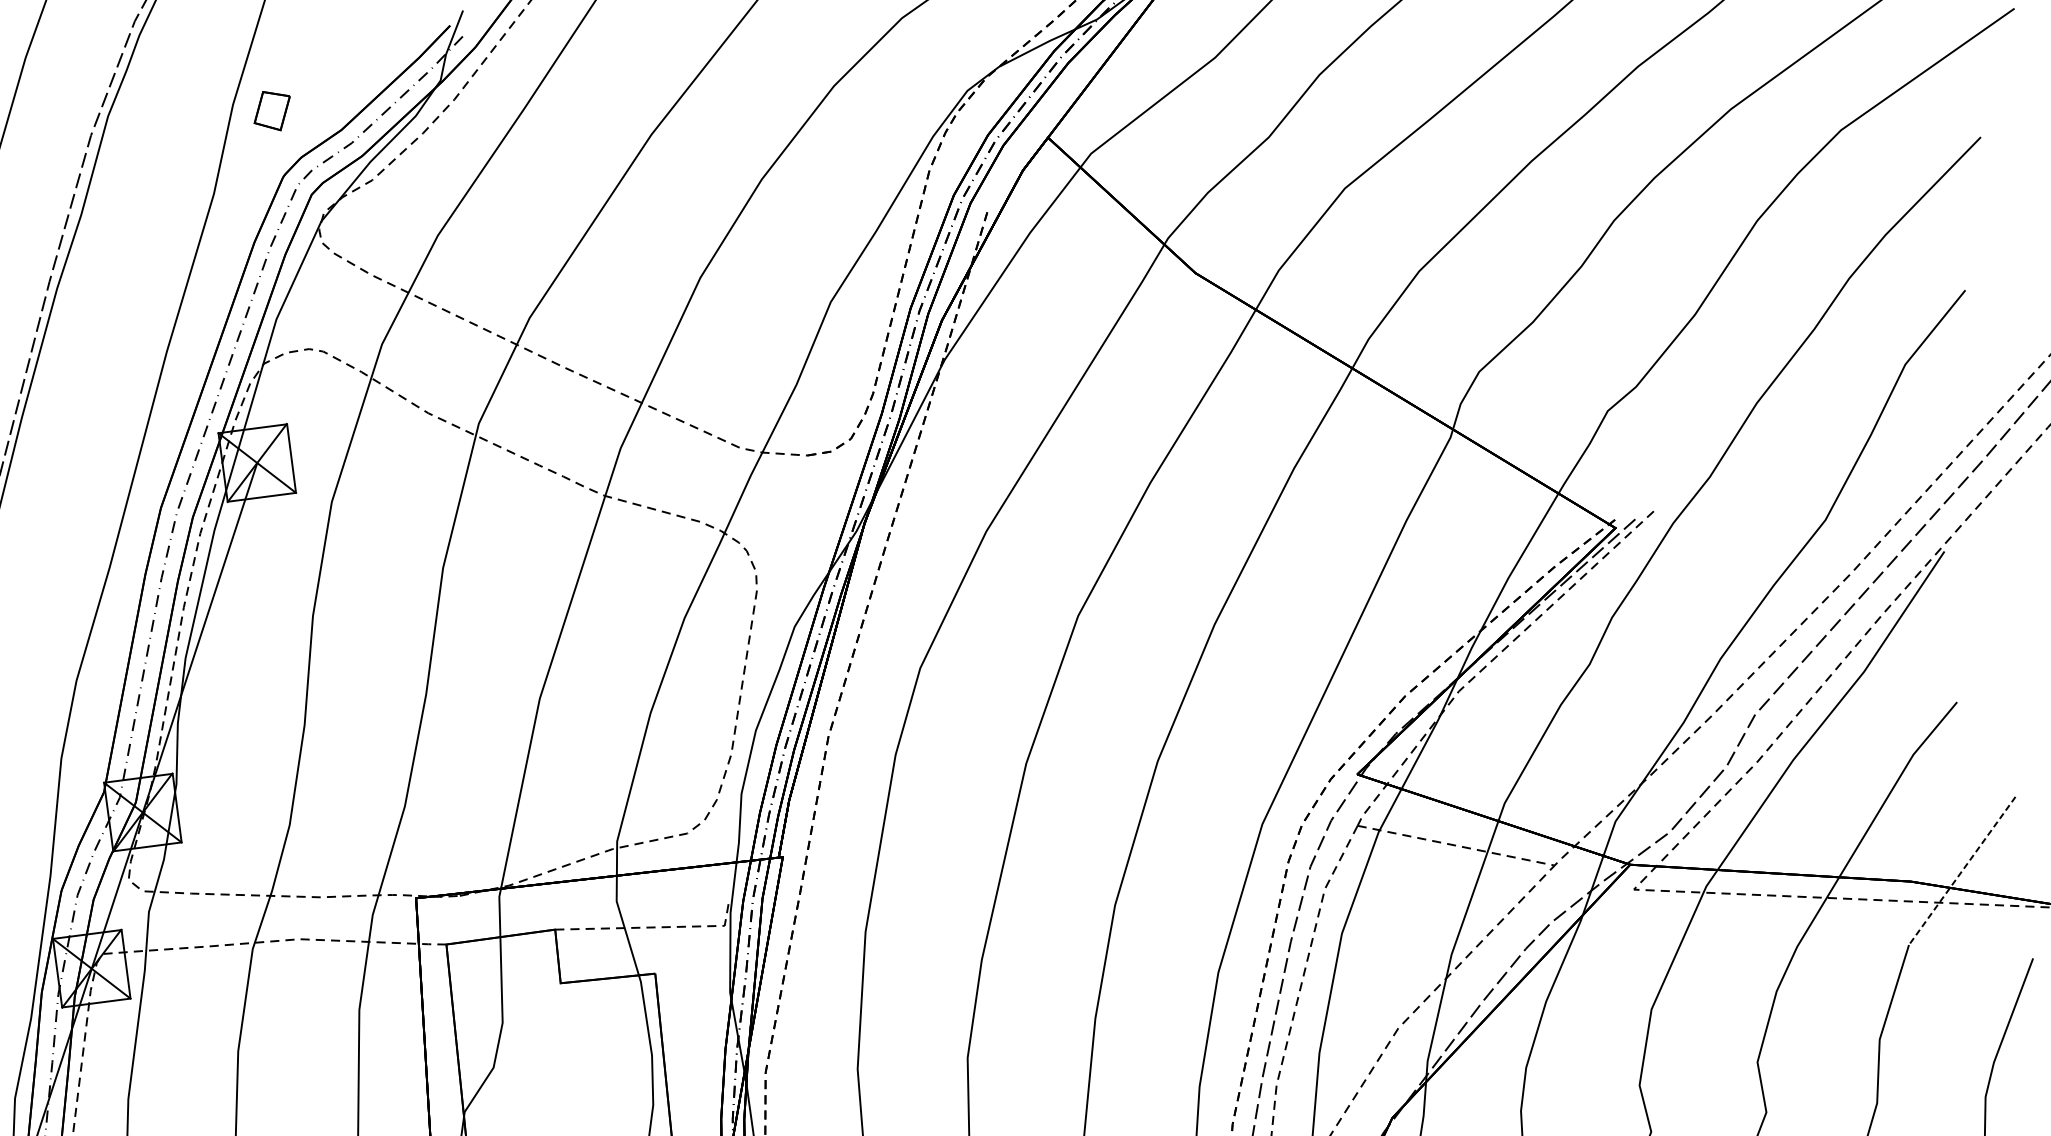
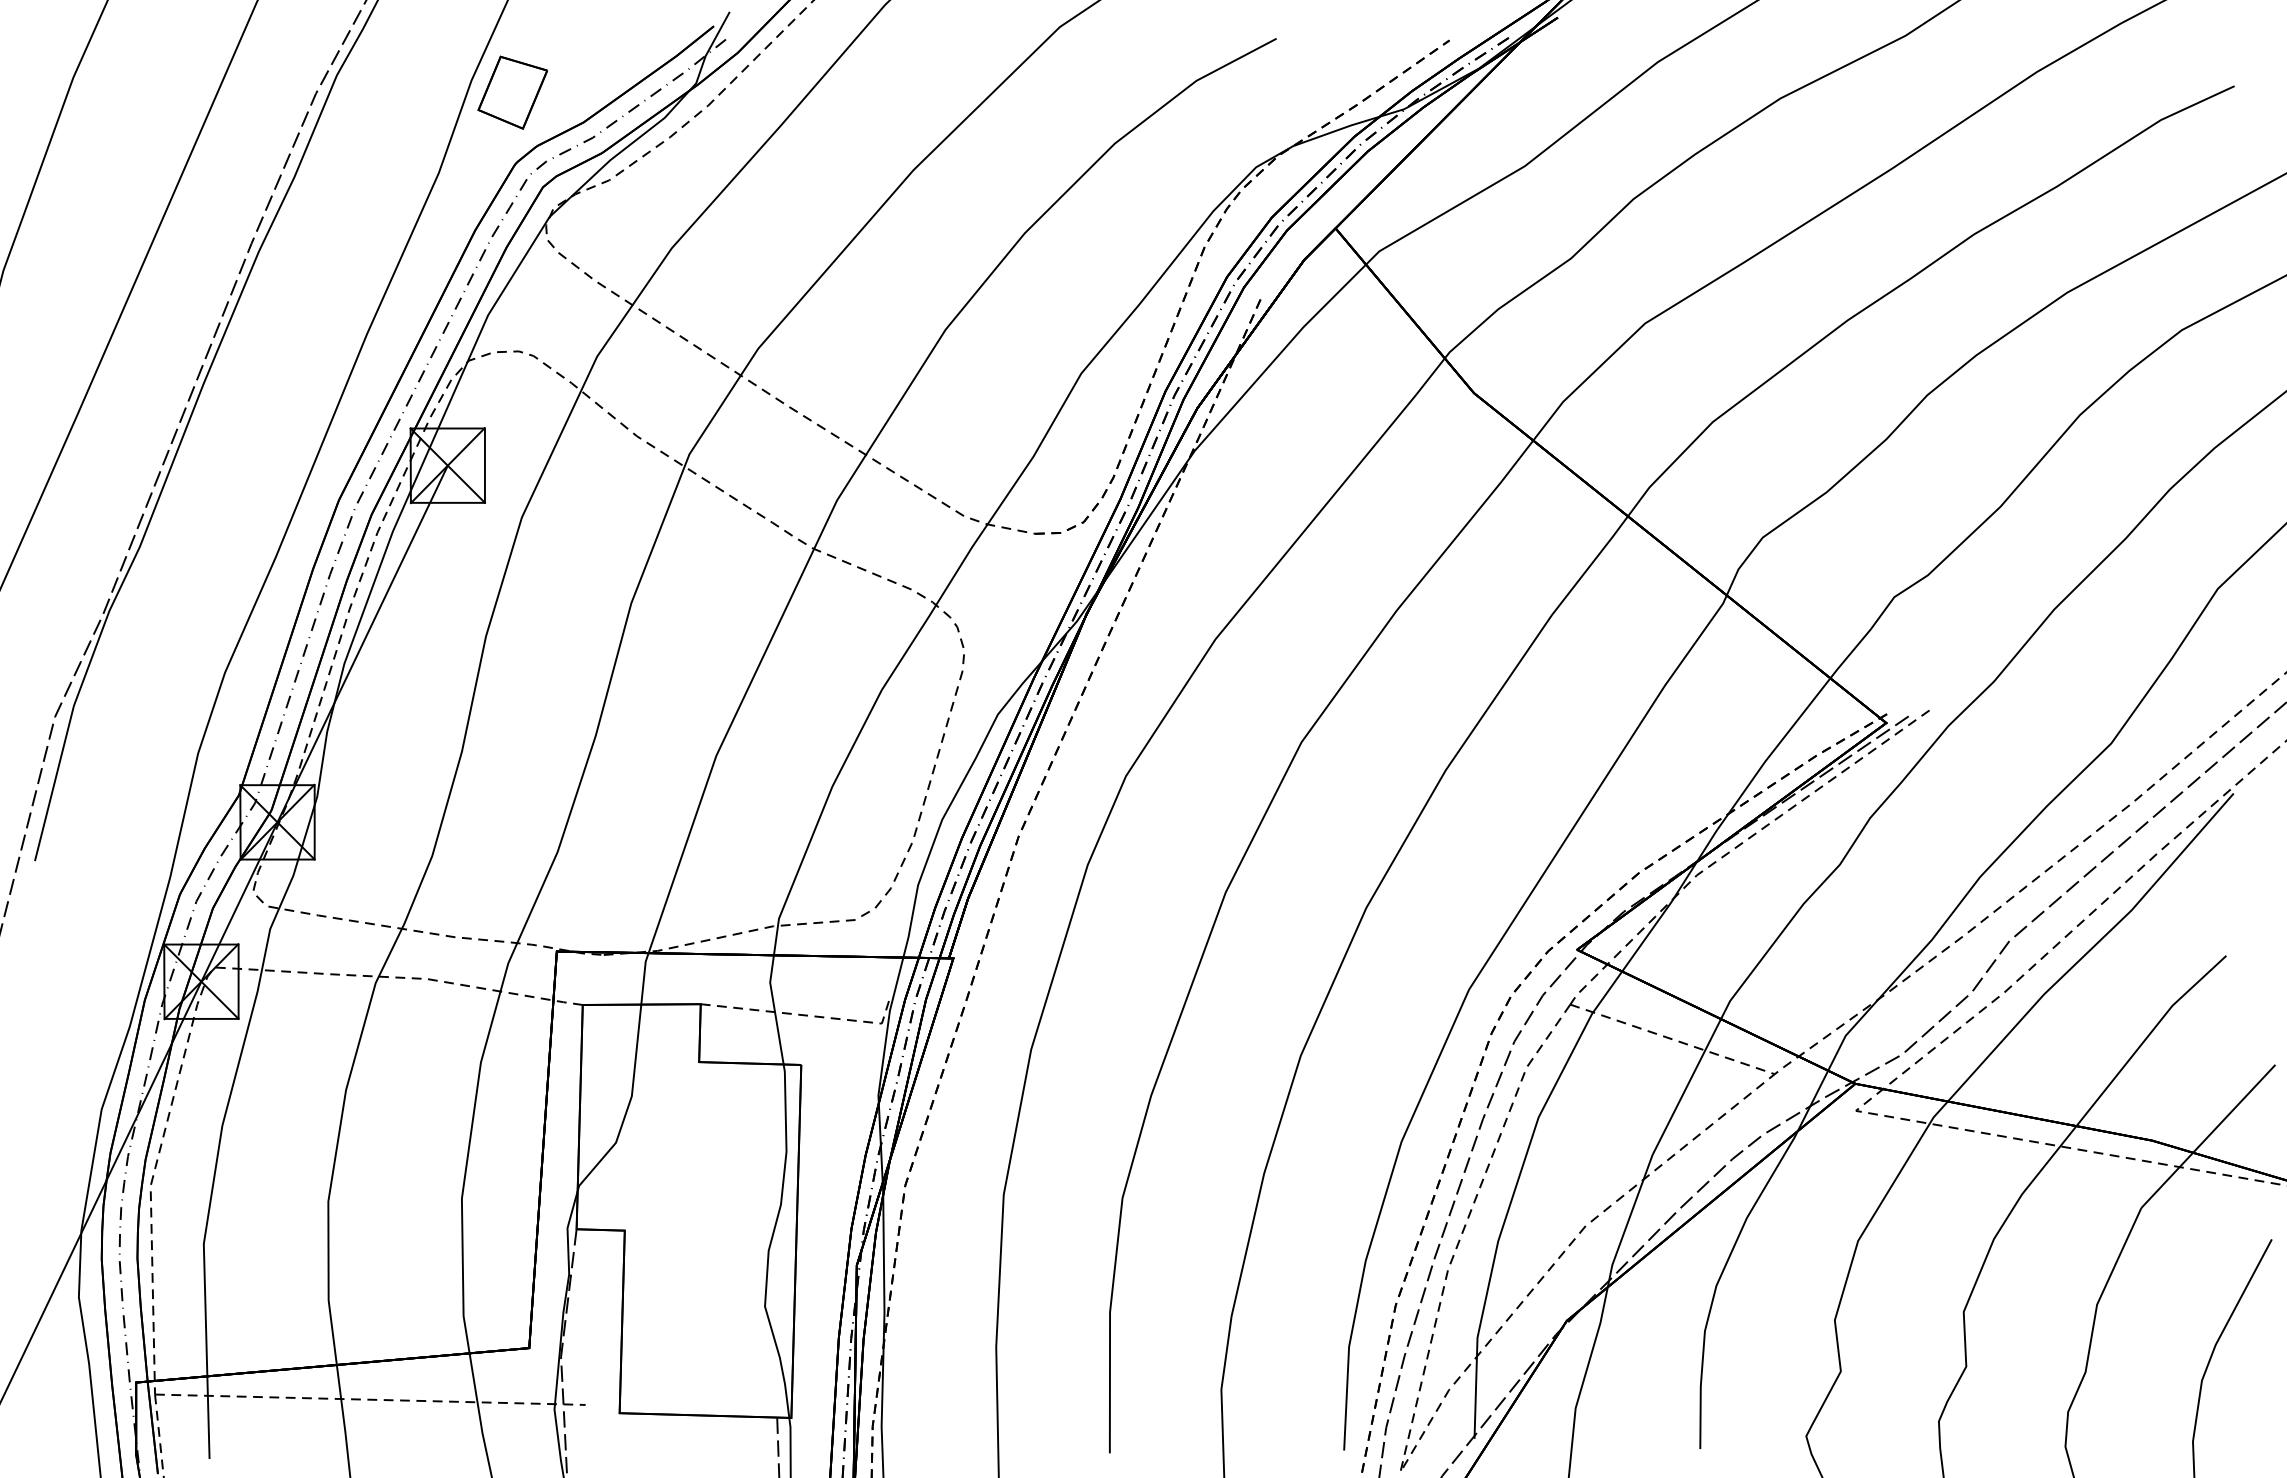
part: (272, 110) -> (512, 92), size x1.67
line: (1962, 871) -> (2208, 1136), dashed -> solid

